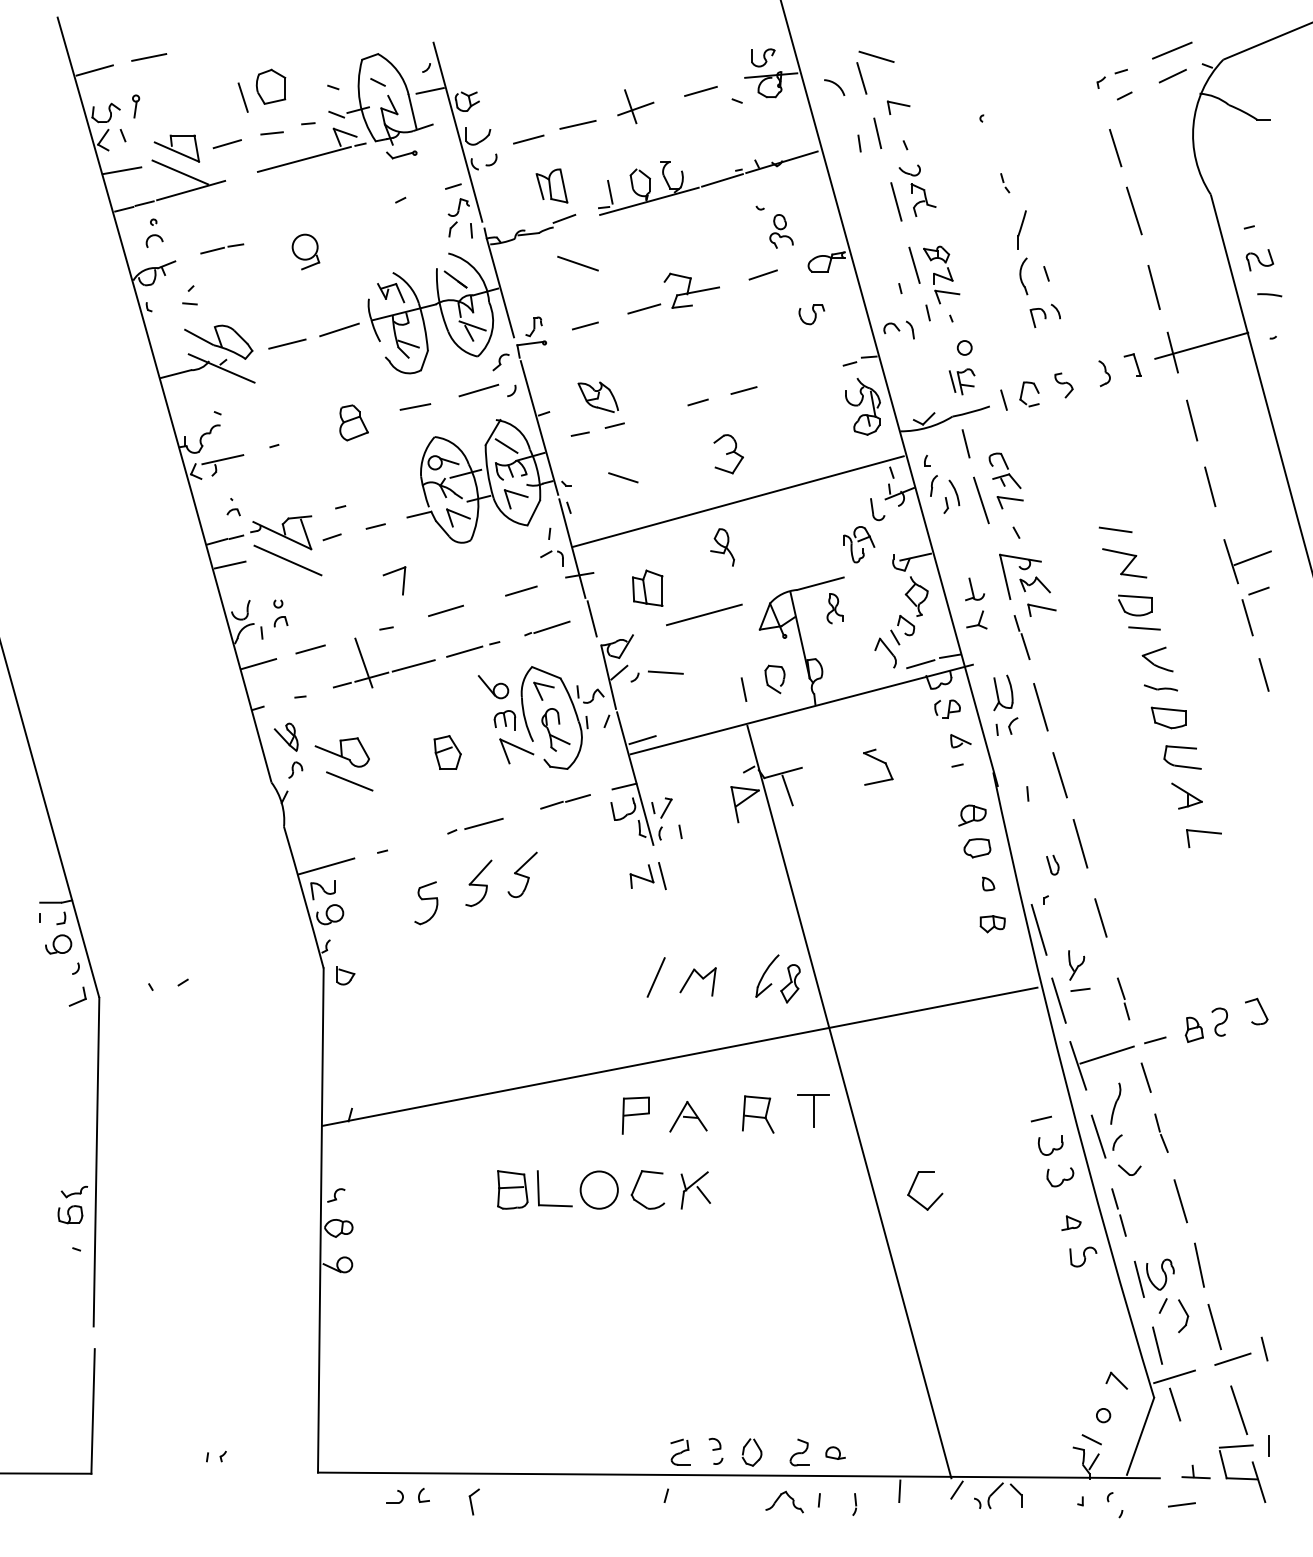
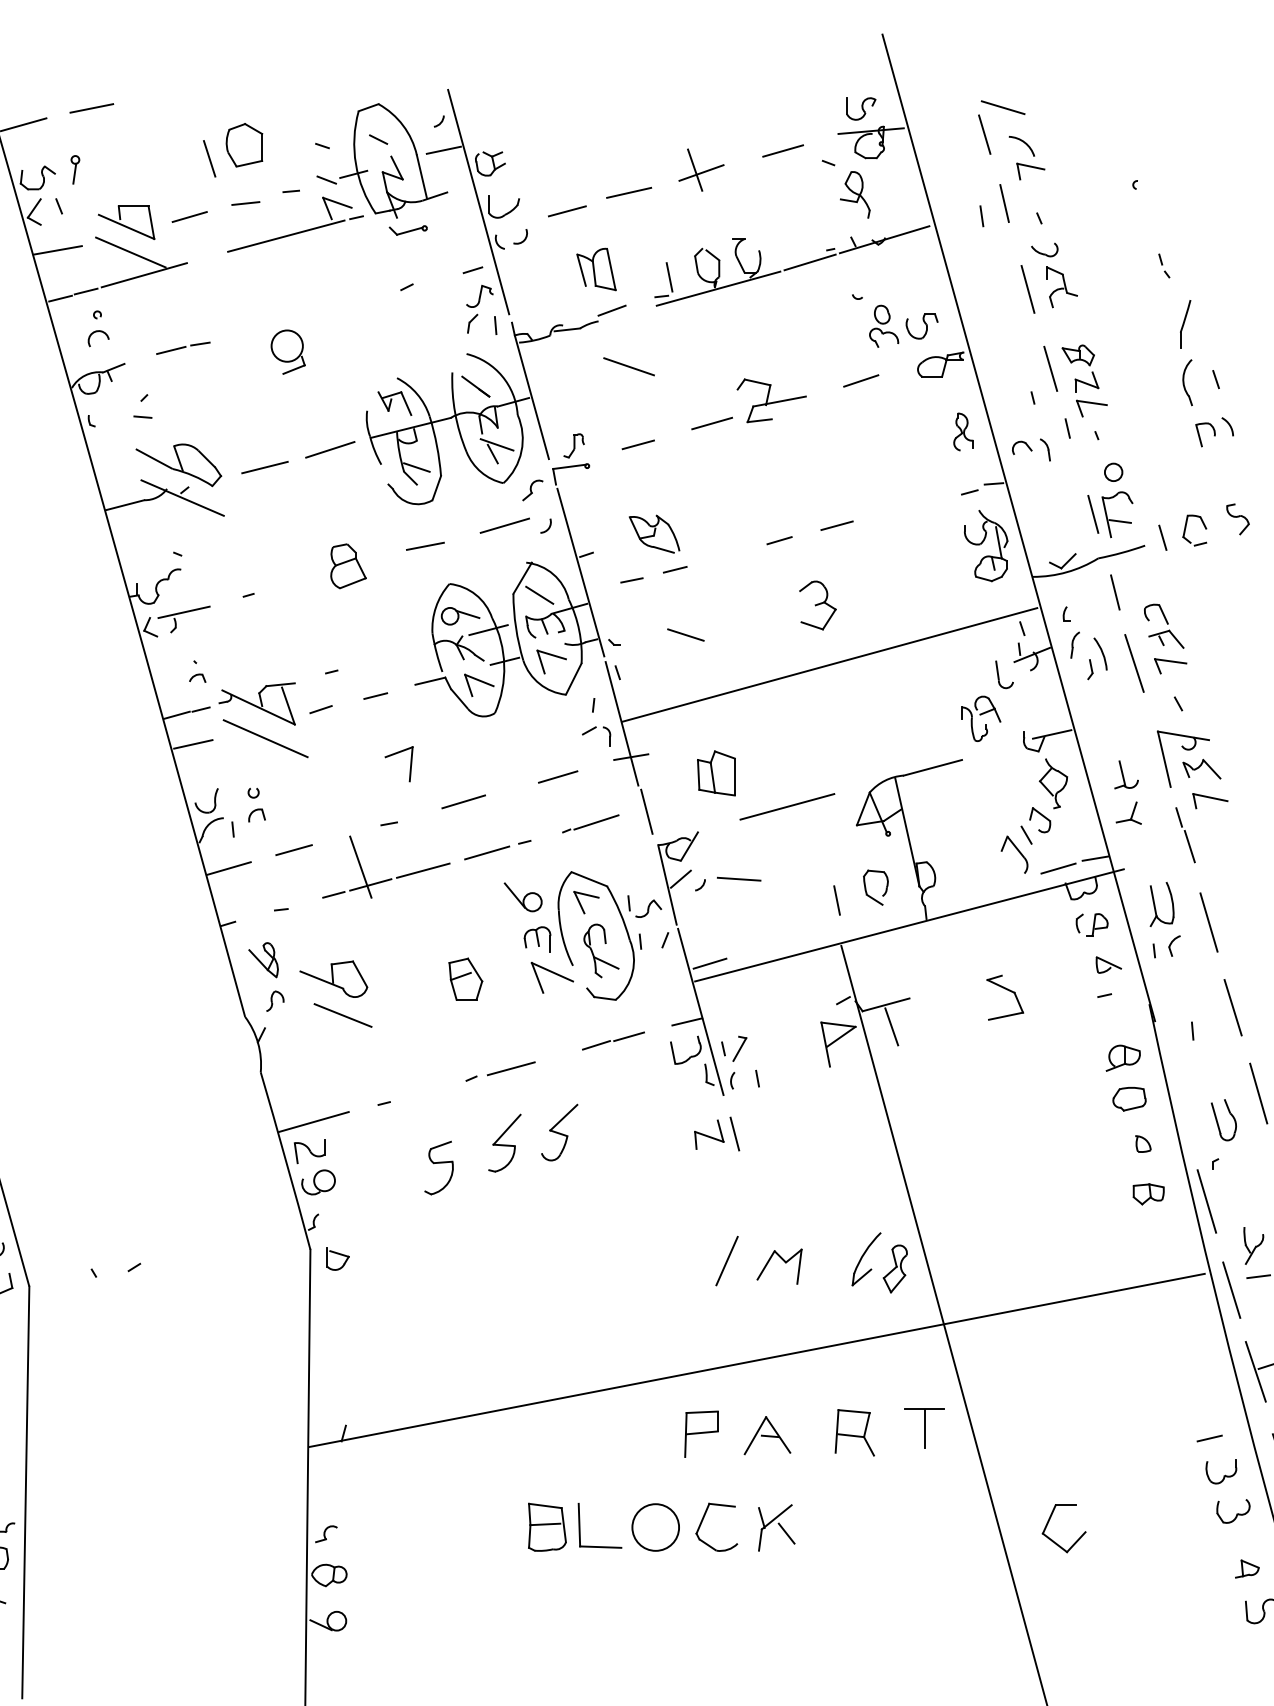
arc: (836, 85) -> (1024, 143), moved
part: (811, 314) -> (921, 326), moved
part: (961, 381) -> (1109, 514), size x1.43
part: (722, 547) -> (855, 194), moved
part: (834, 608) -> (962, 431), moved
part: (1052, 864) -> (1223, 1119), size x1.67

